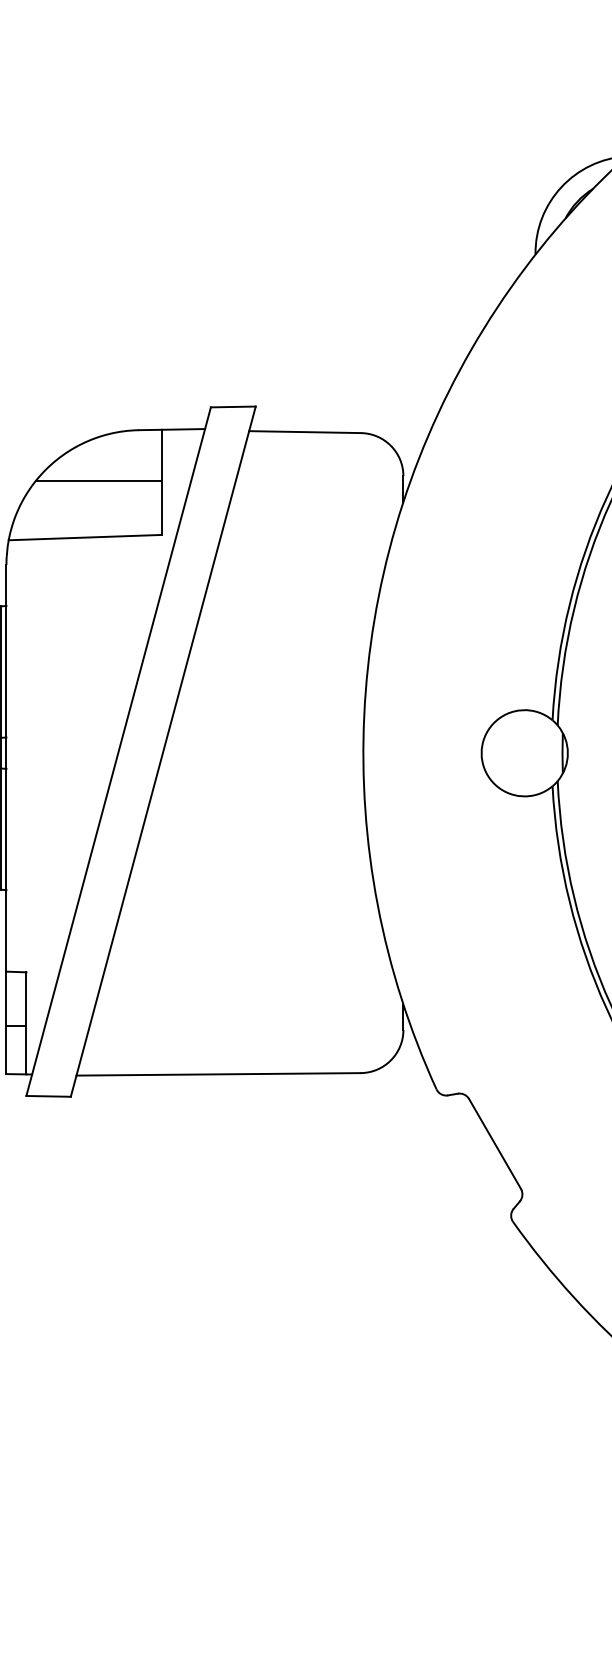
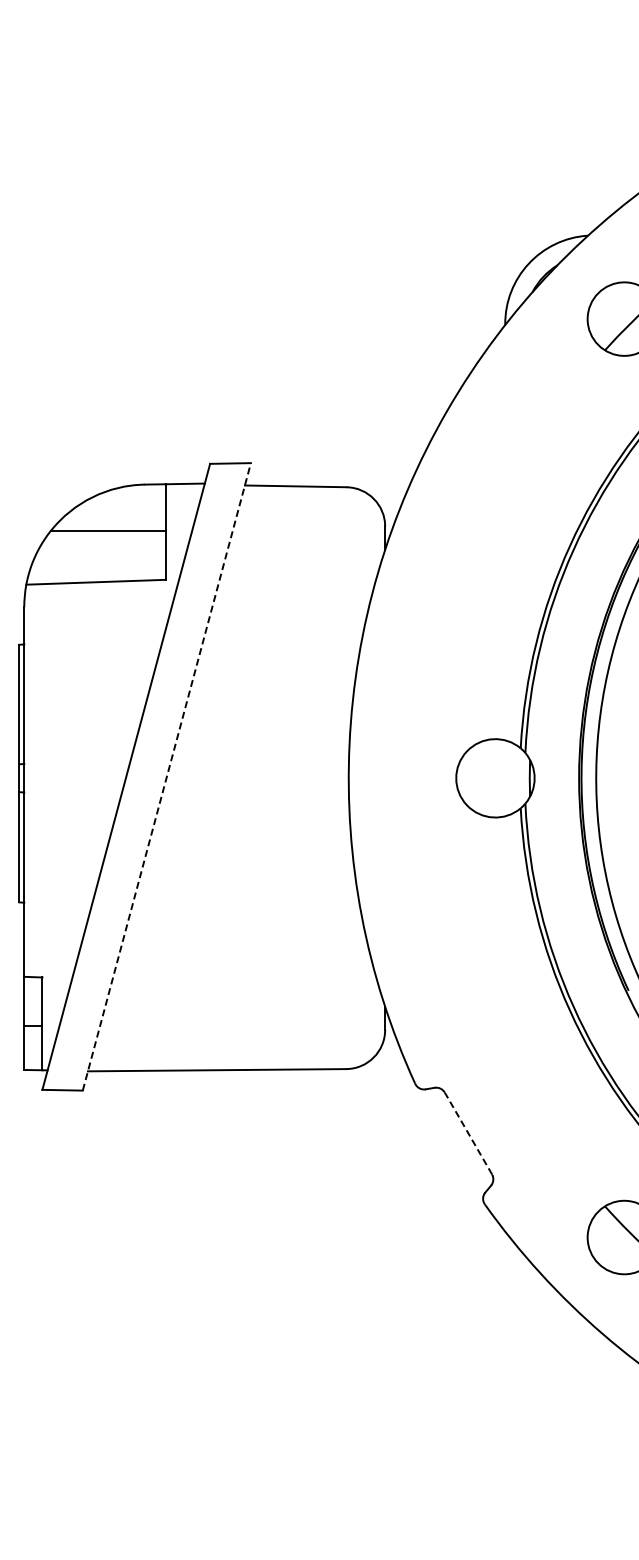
line: (162, 751) -> (166, 776), solid -> dashed
line: (495, 1143) -> (468, 1133), solid -> dashed

